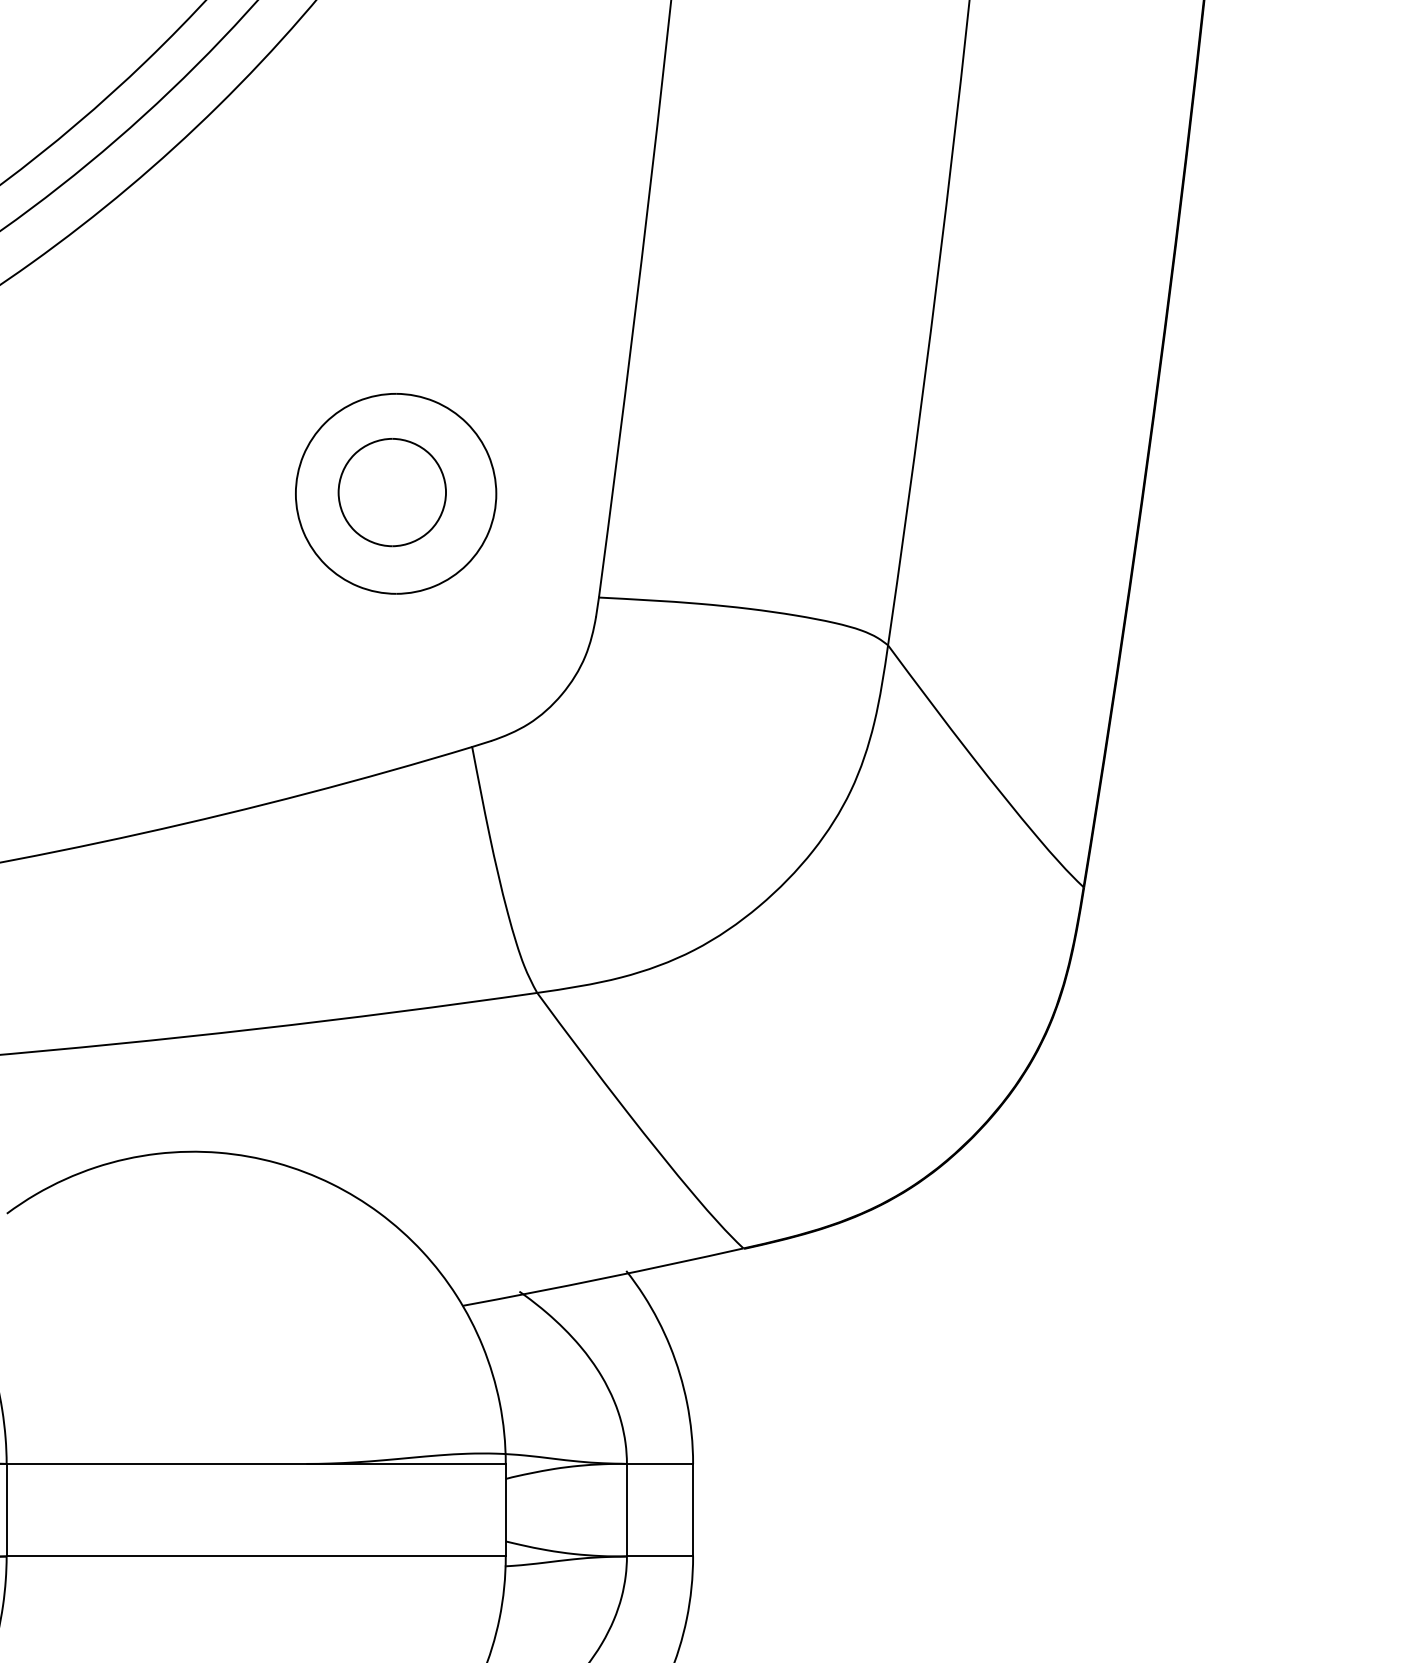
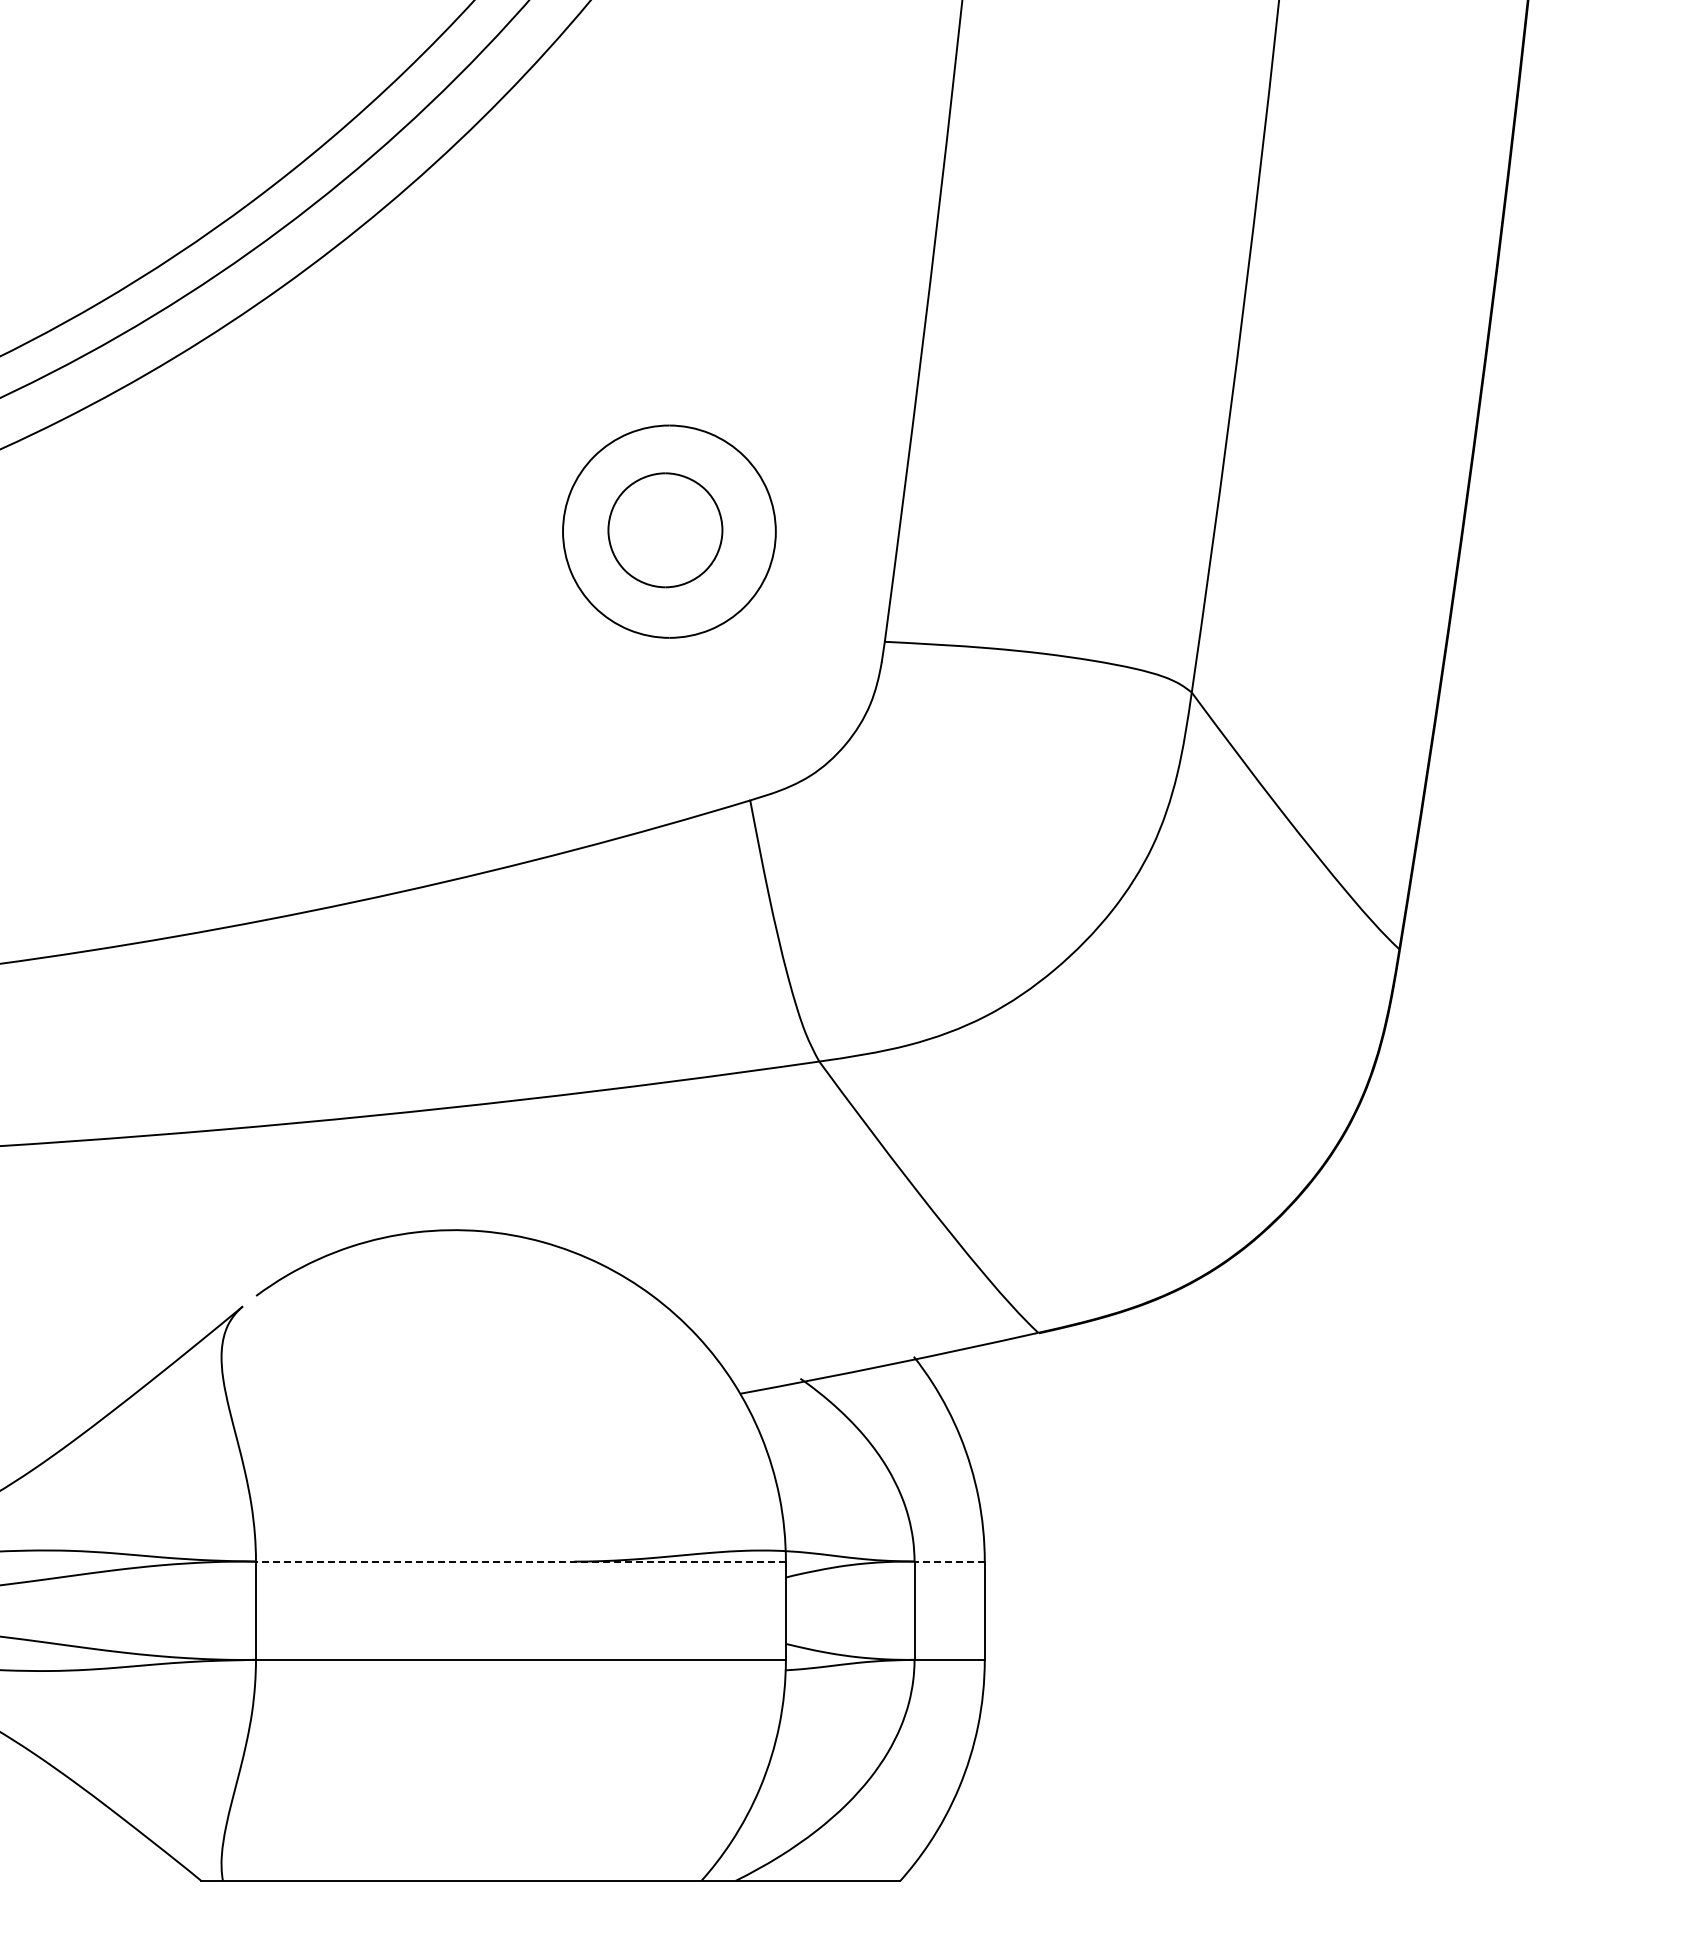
line: (255, 1463) -> (520, 1561), solid -> dashed
line: (659, 1463) -> (949, 1561), solid -> dashed

